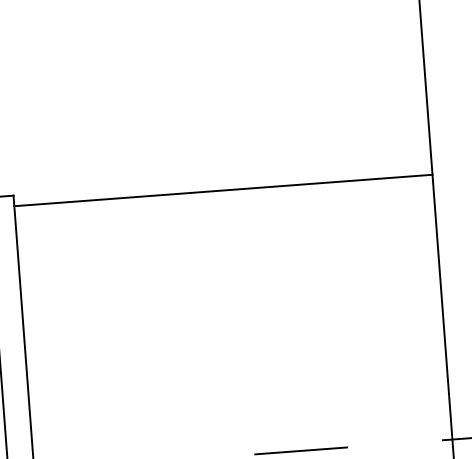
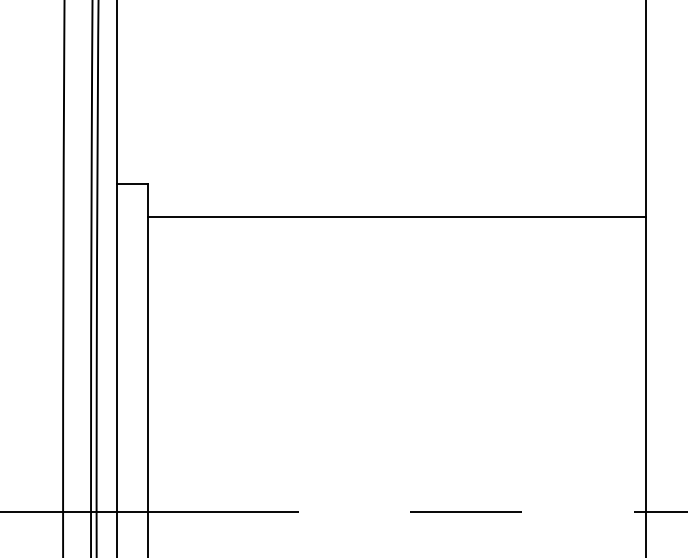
line: (223, 190) -> (397, 216), moved

